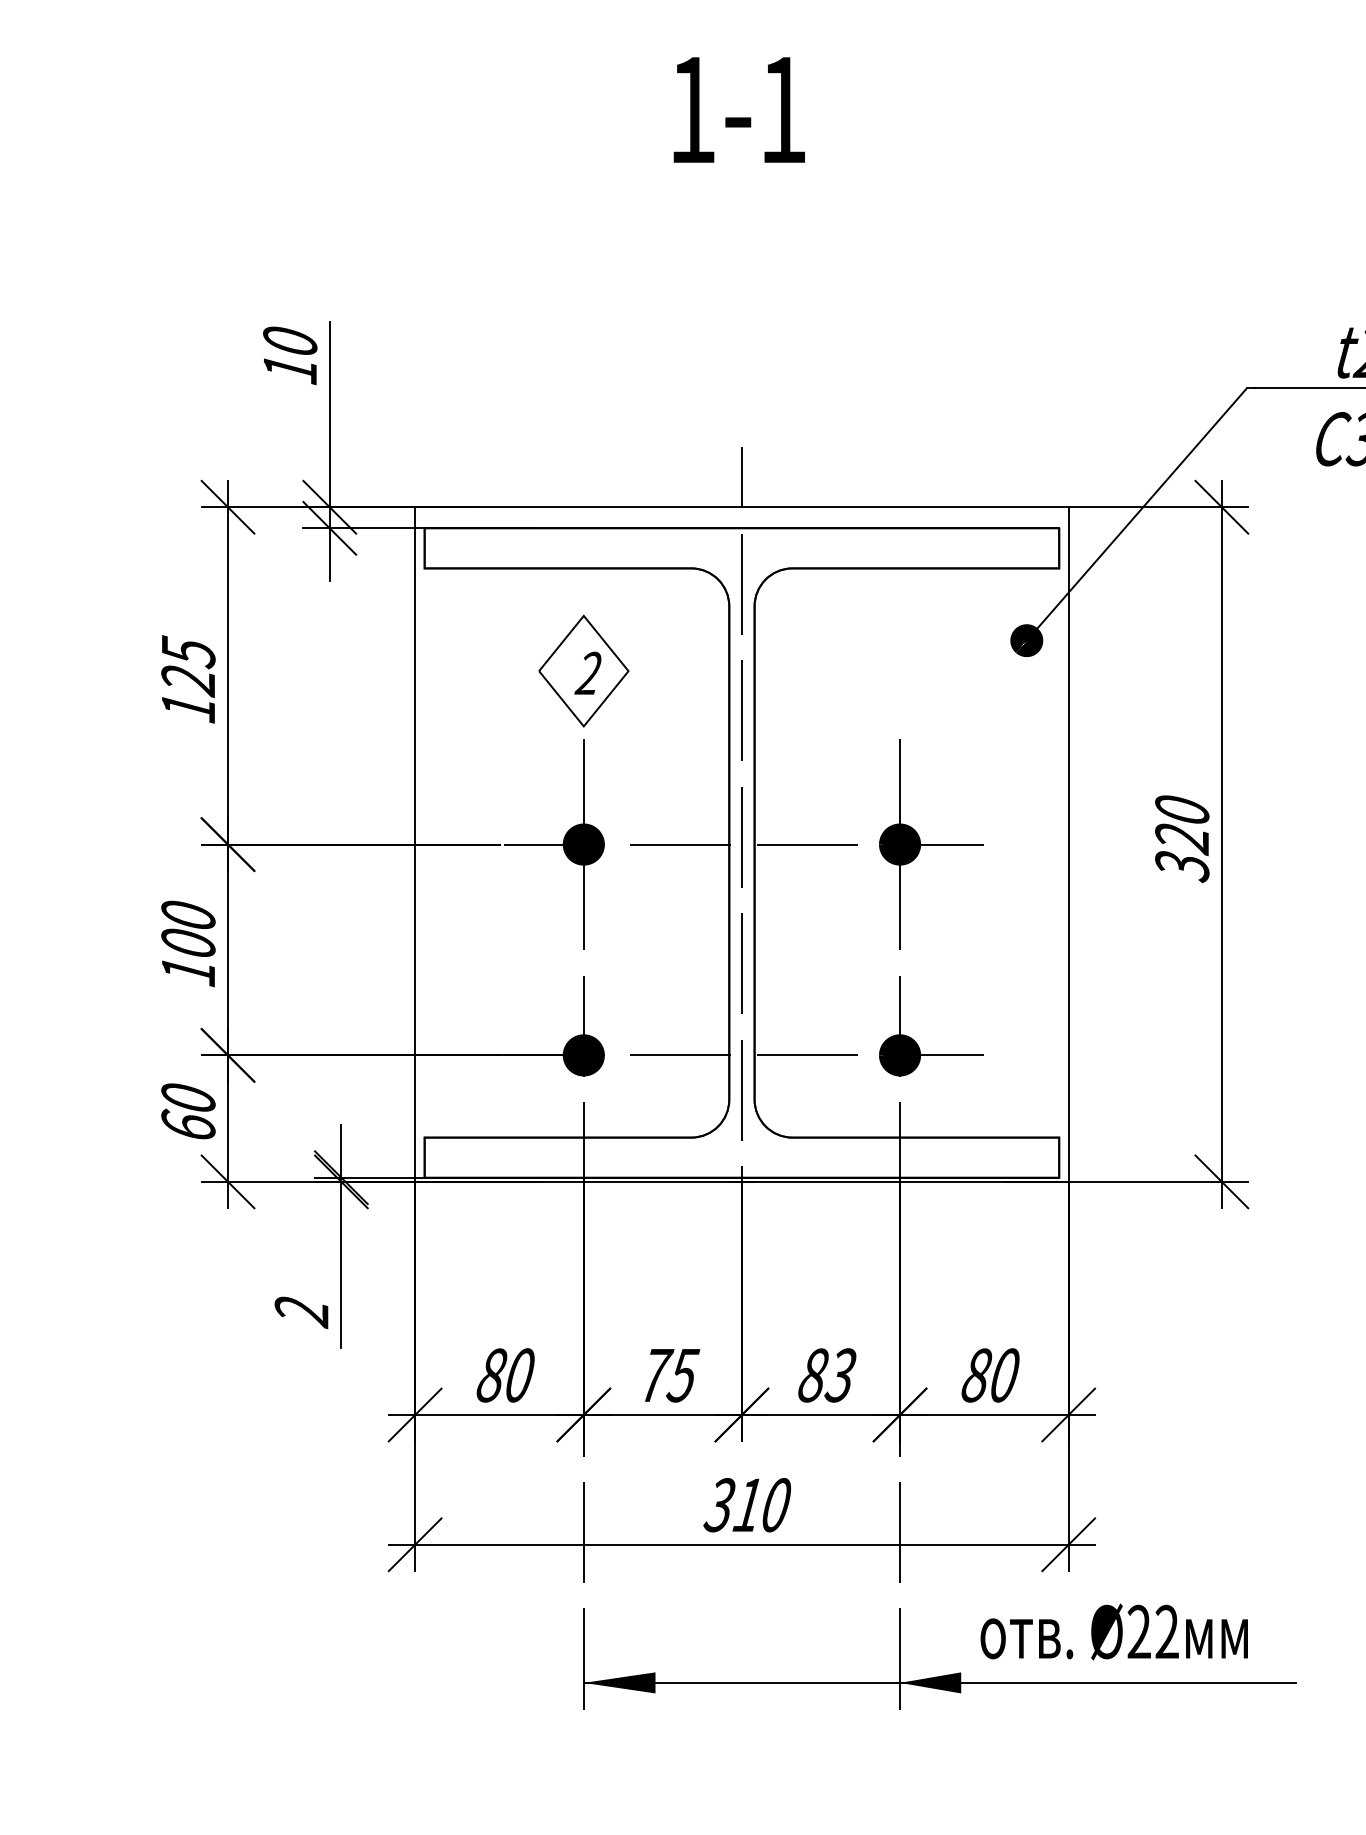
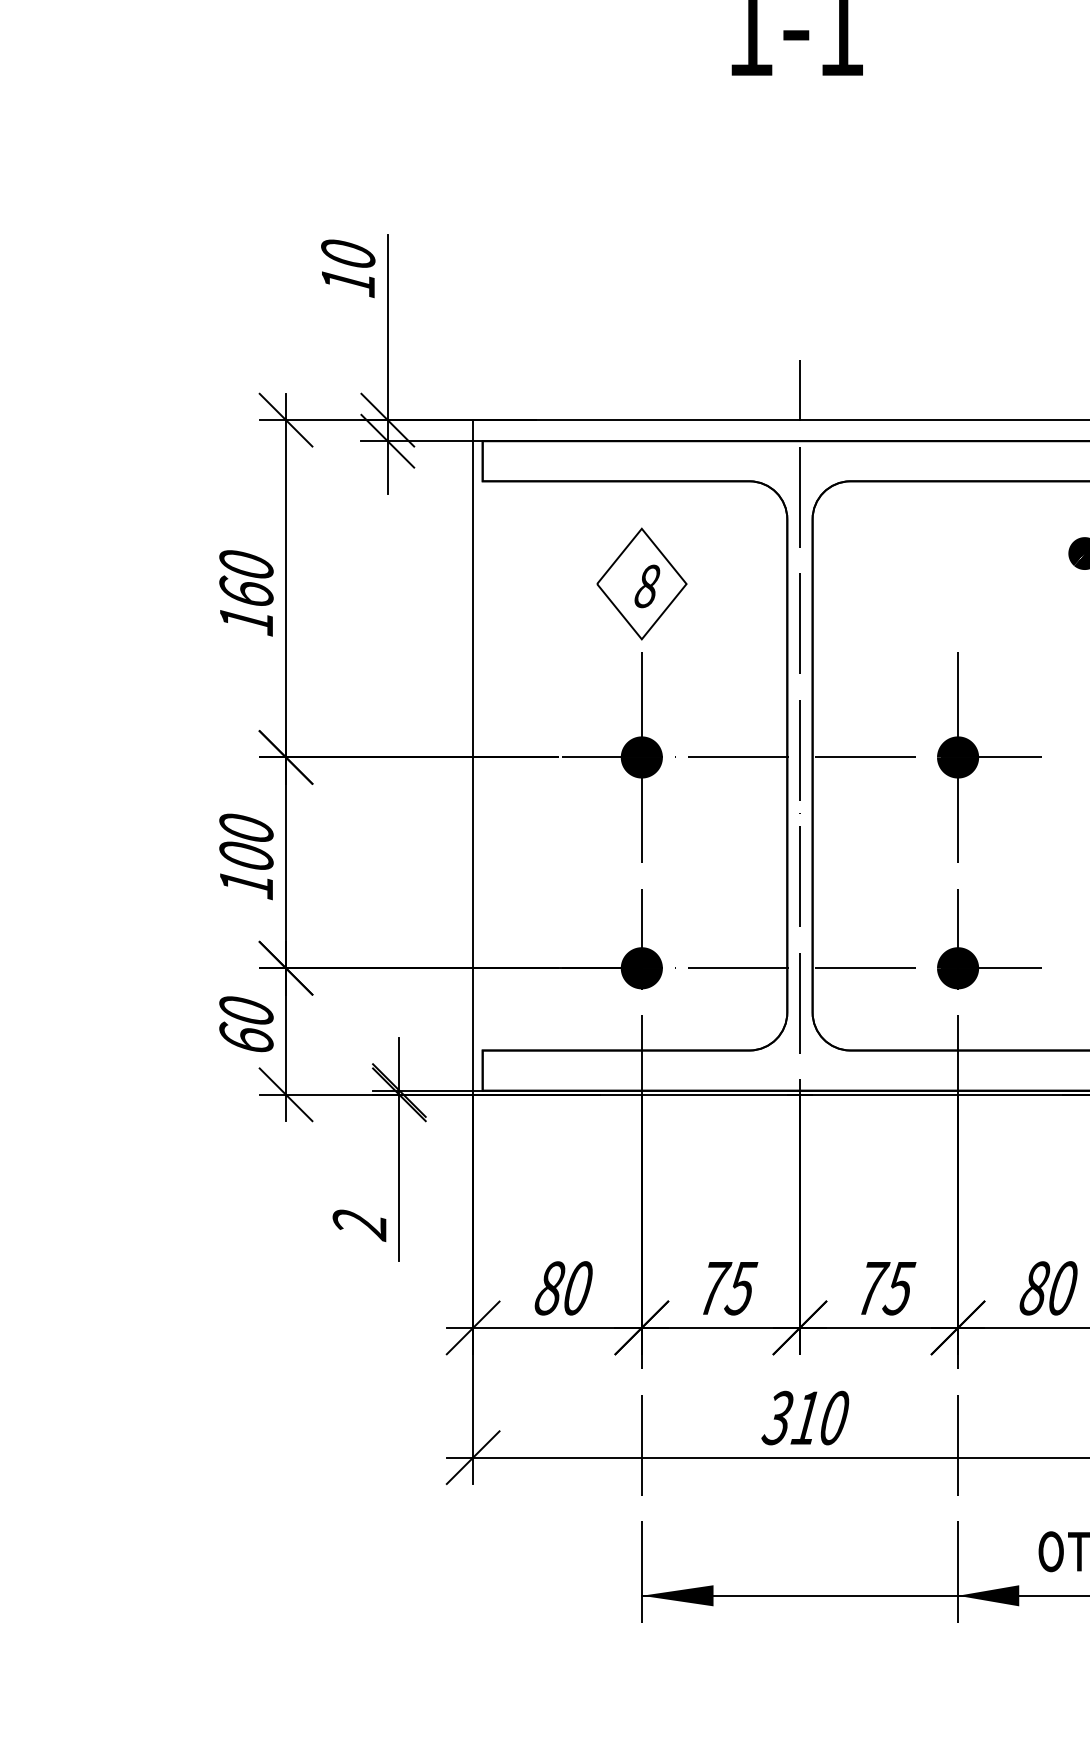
text: (188, 666) -> (246, 579), 125 -> 160
text: (588, 673) -> (646, 586), 2 -> 8
text: (828, 1375) -> (886, 1288), 83 -> 75

